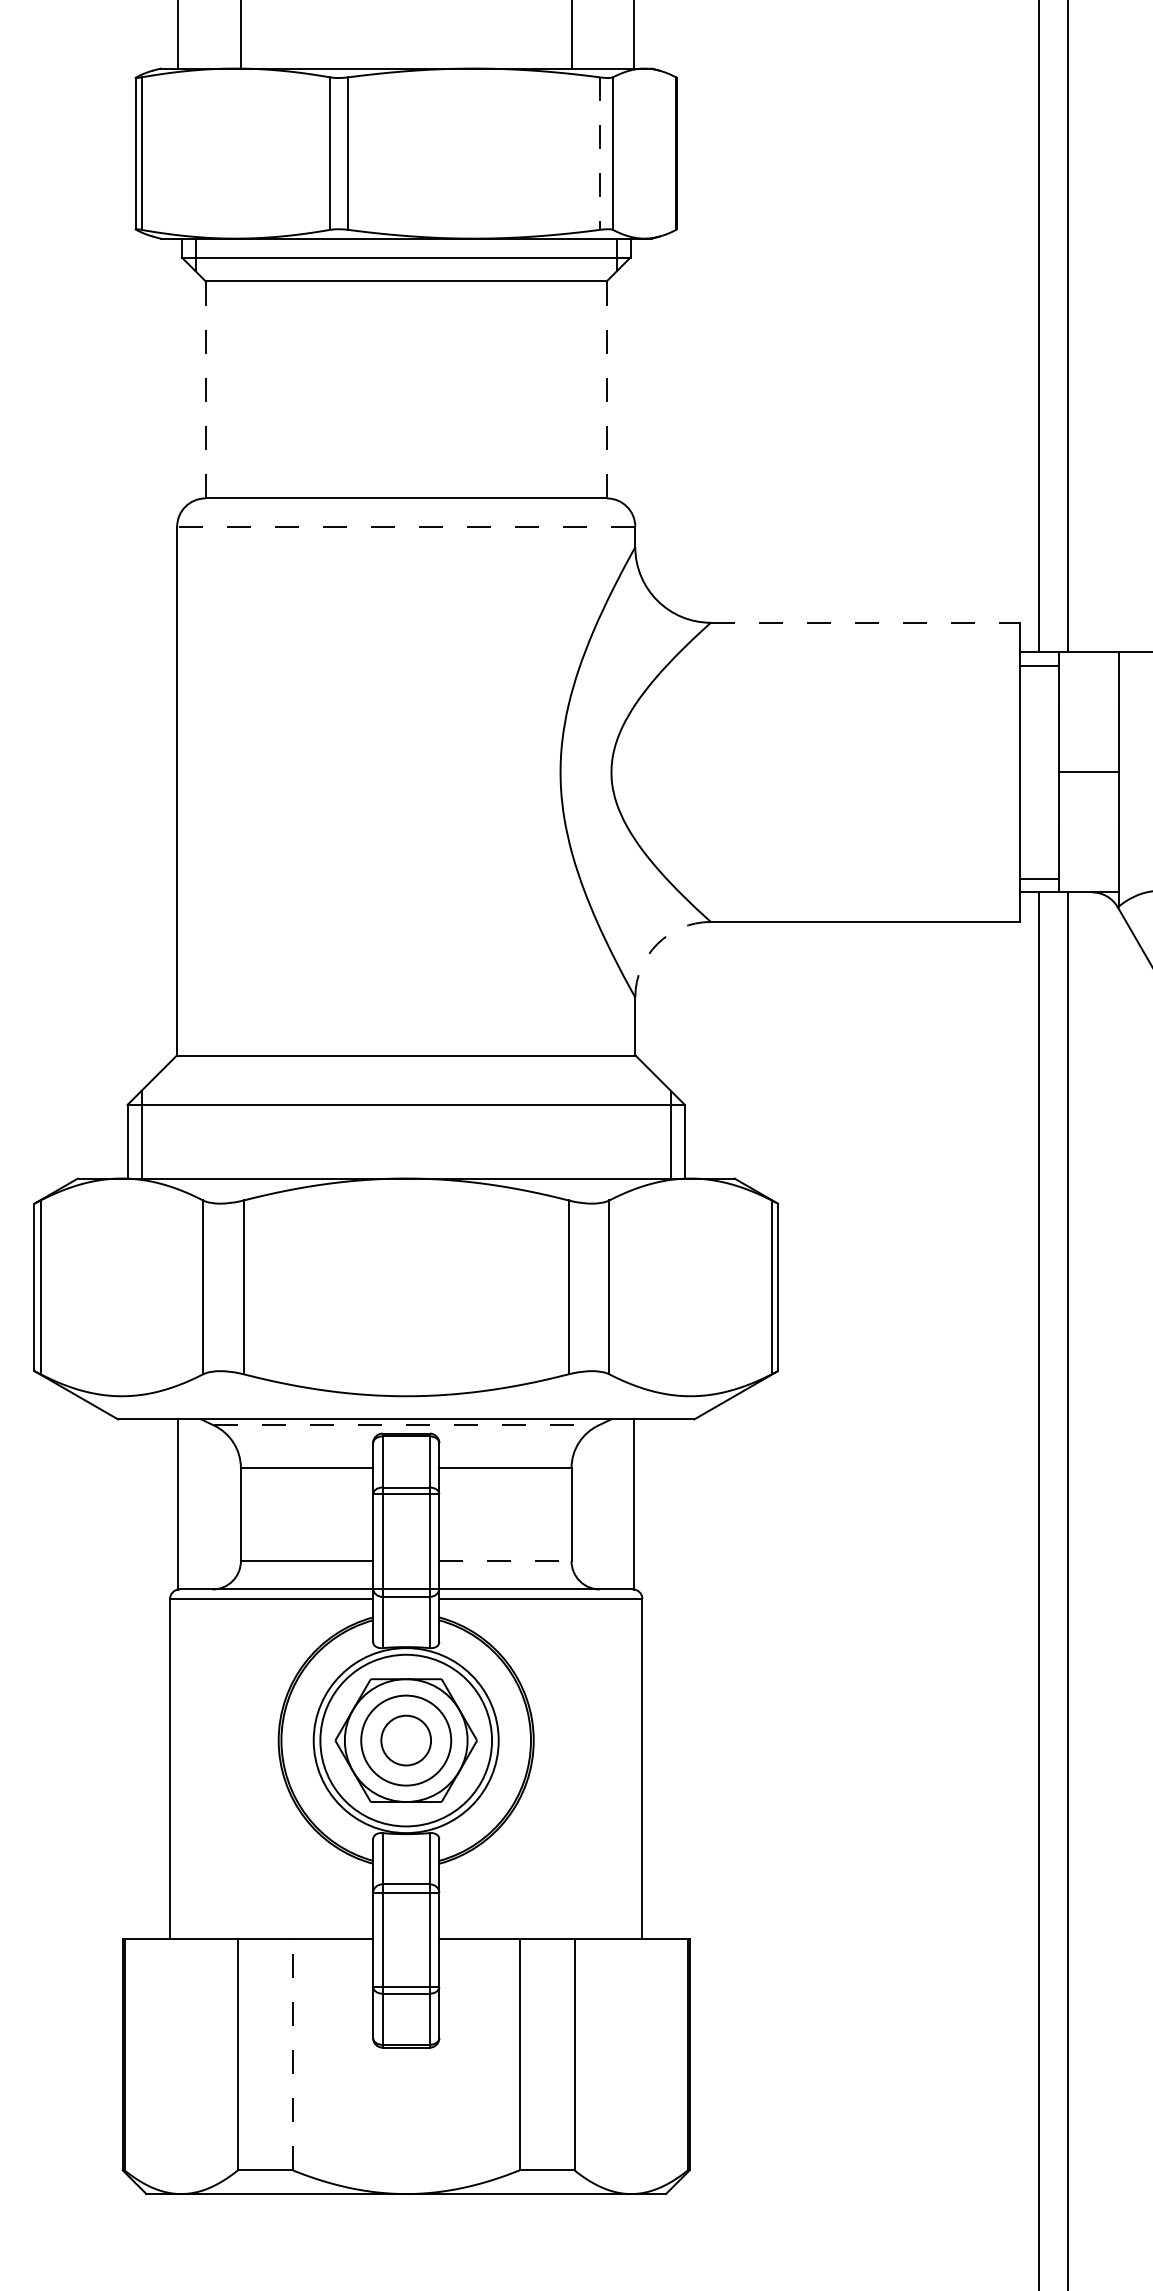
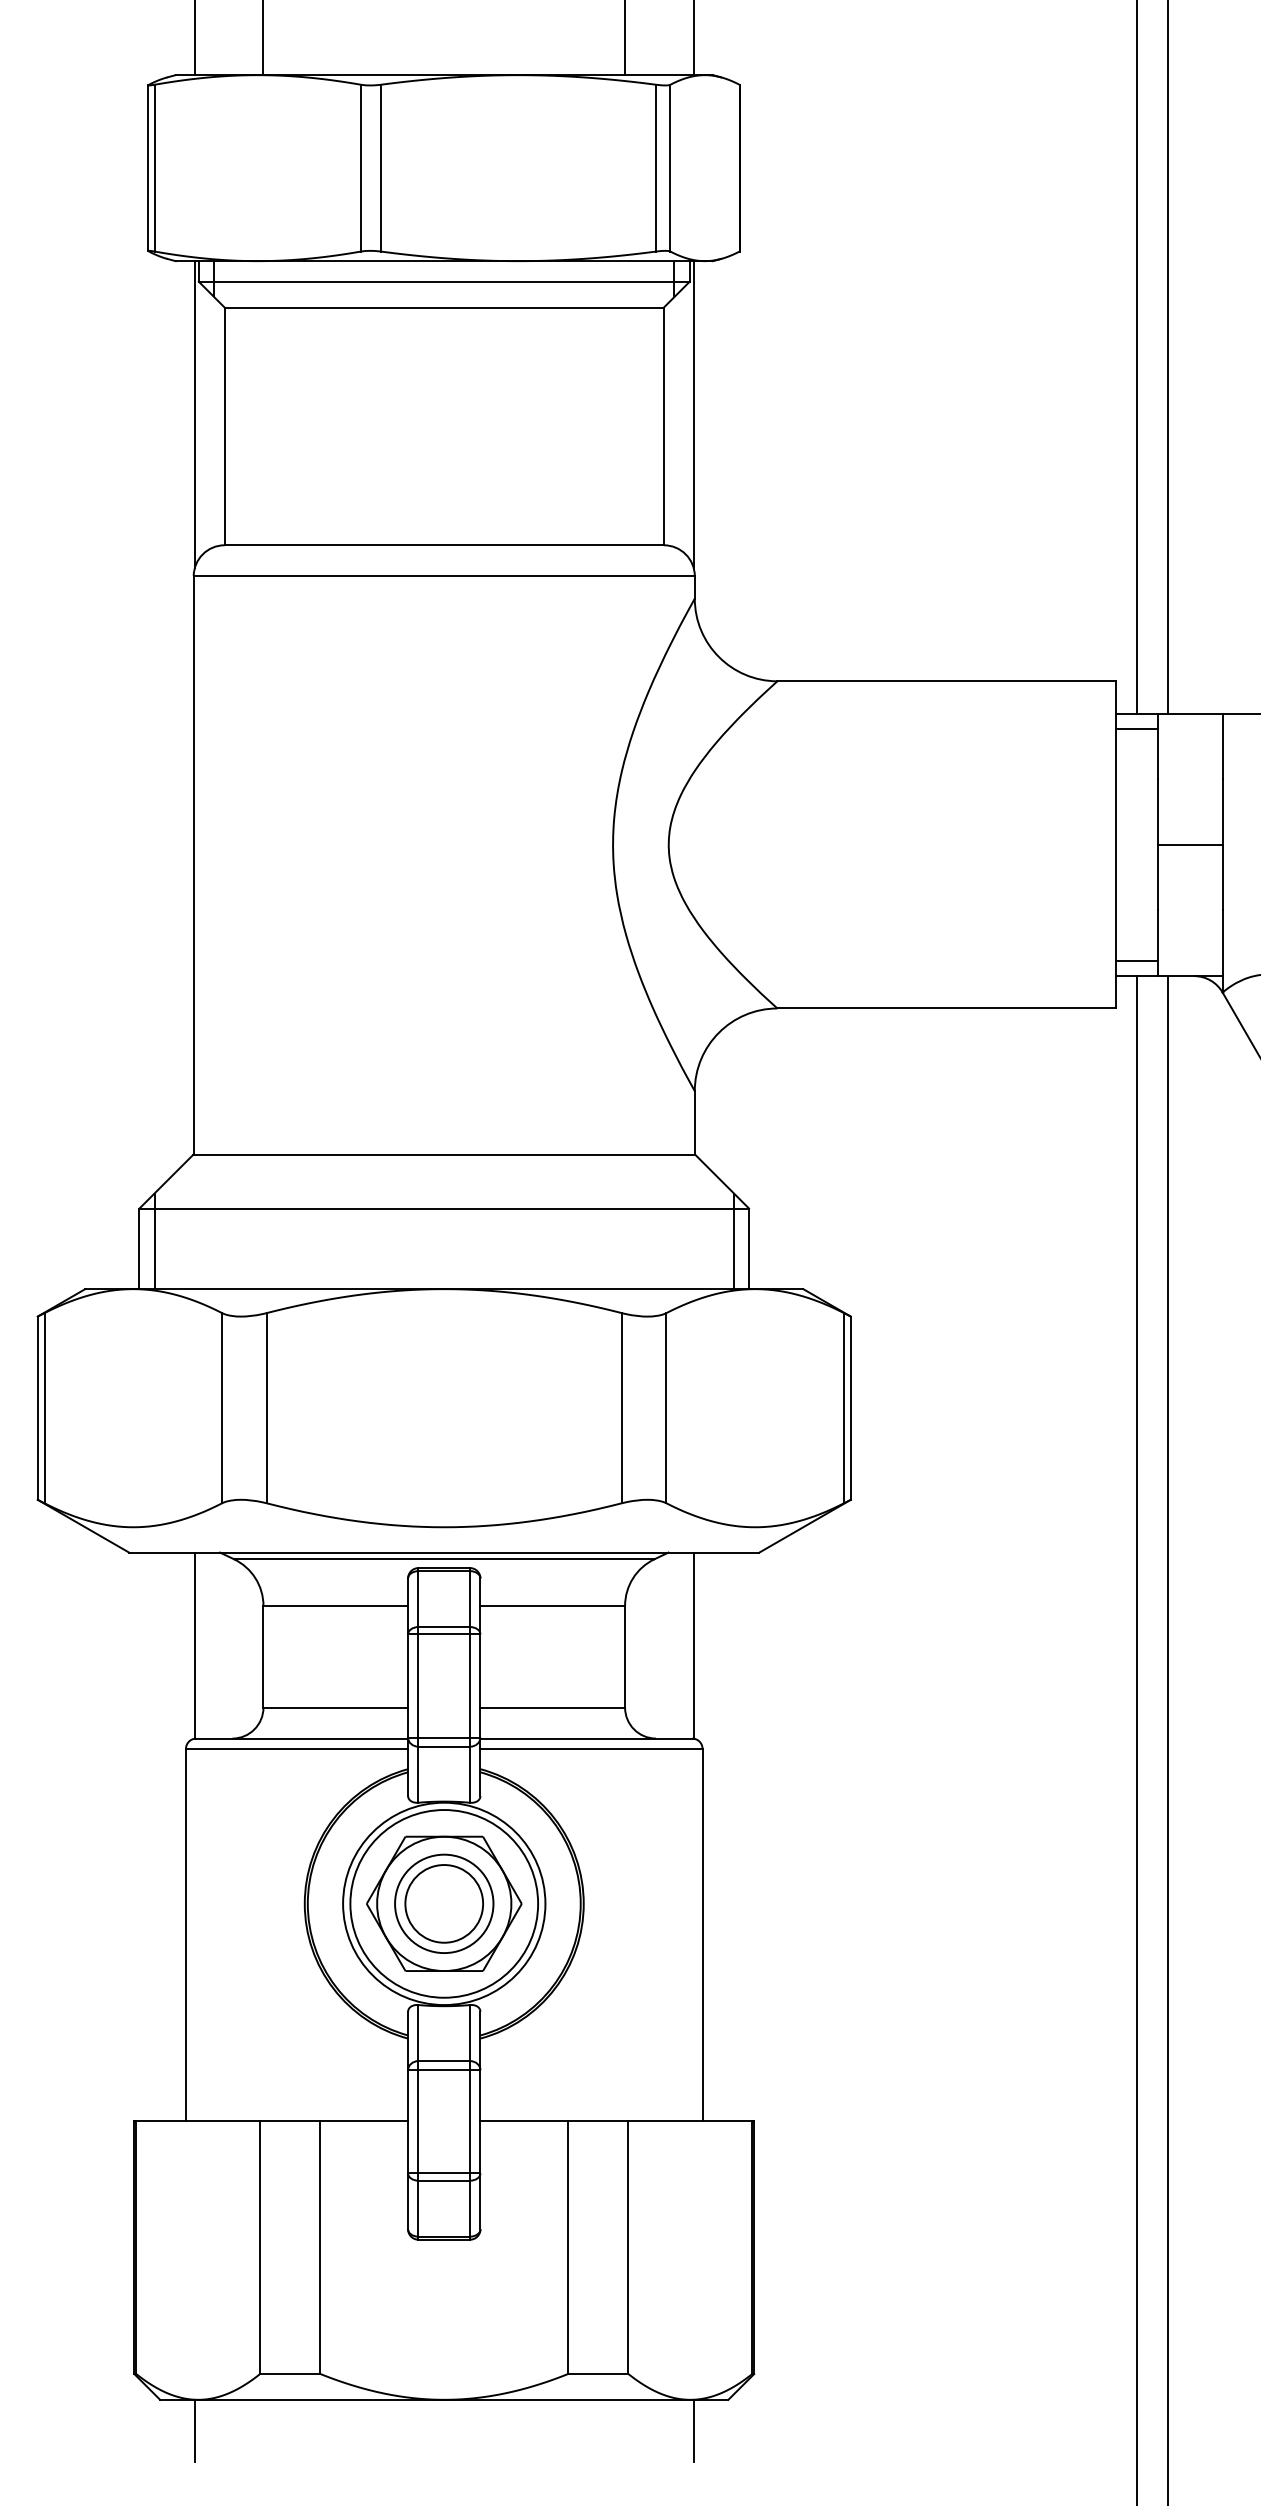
line: (600, 153) -> (656, 168), dashed -> solid
line: (177, 378) -> (194, 414), added
line: (634, 378) -> (693, 414), added
line: (205, 389) -> (224, 426), dashed -> solid
line: (606, 389) -> (663, 426), dashed -> solid
line: (406, 526) -> (444, 576), dashed -> solid
line: (866, 622) -> (947, 681), dashed -> solid
arc: (657, 943) -> (719, 1032), dashed -> solid
line: (406, 1425) -> (444, 1559), dashed -> solid
line: (506, 1561) -> (553, 1707), dashed -> solid
circle: (406, 1740) -> (444, 1903), size x1.43
line: (293, 2054) -> (320, 2247), dashed -> solid
line: (177, 2222) -> (194, 2430), added
line: (634, 2222) -> (693, 2430), added

